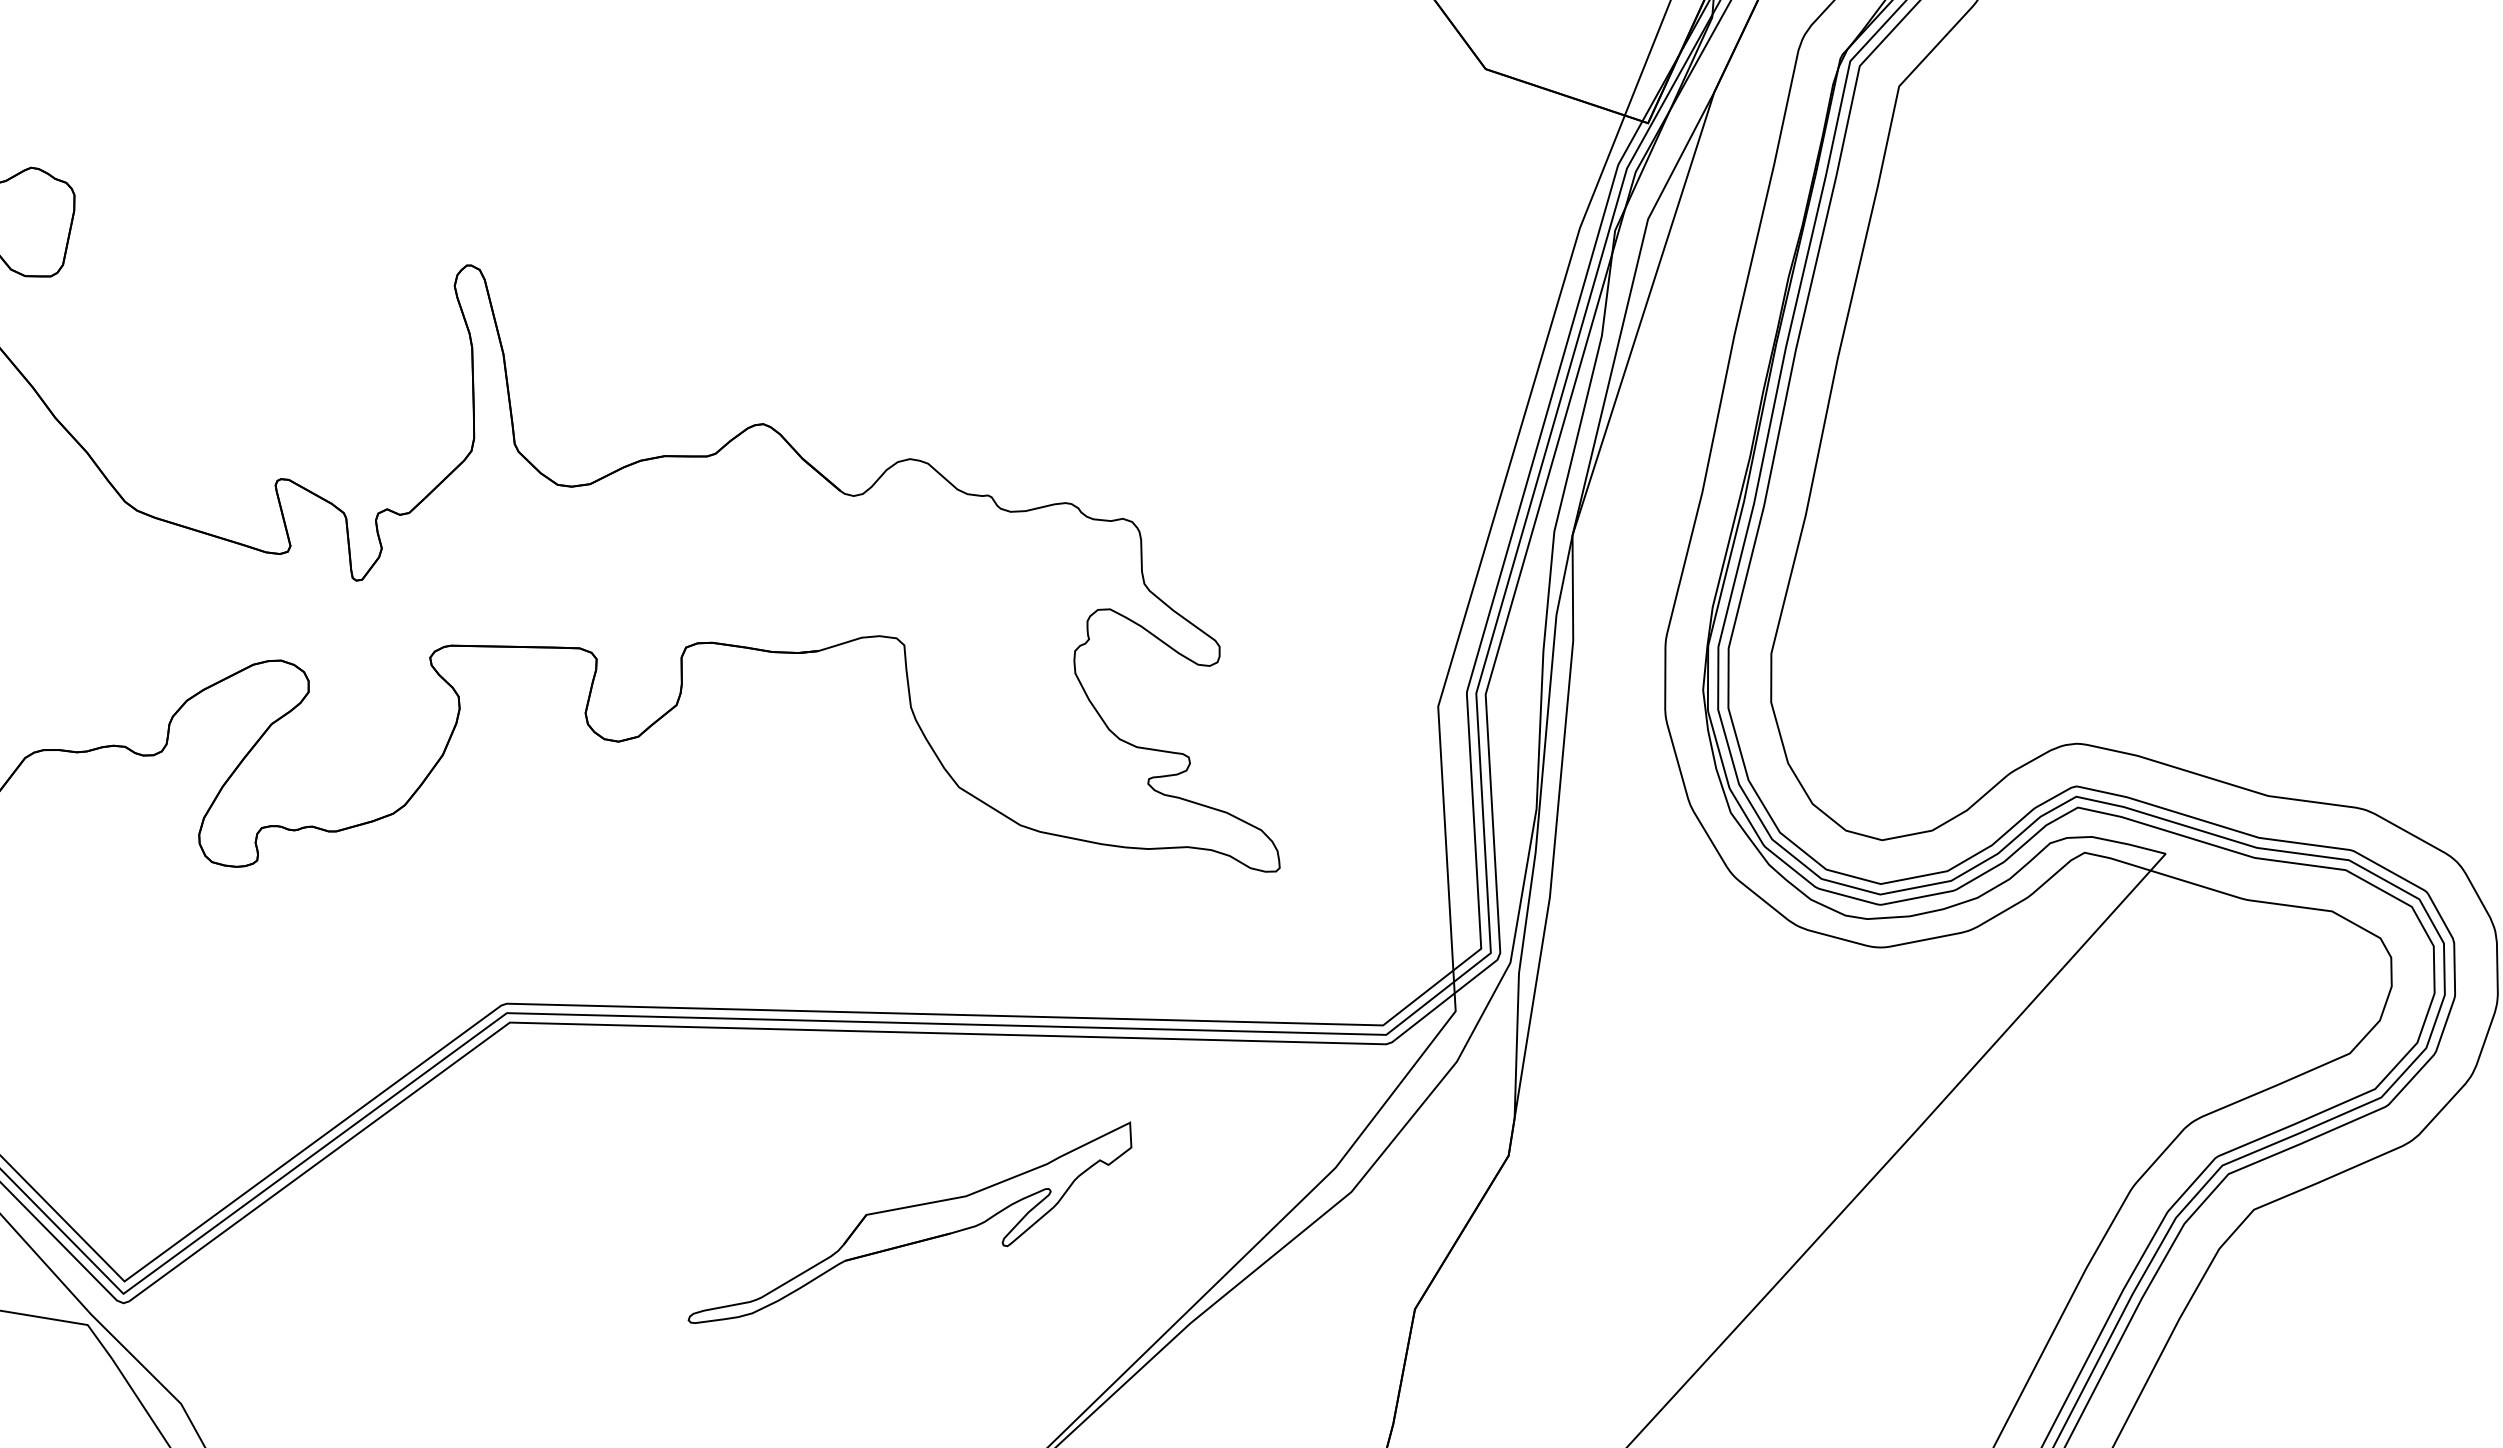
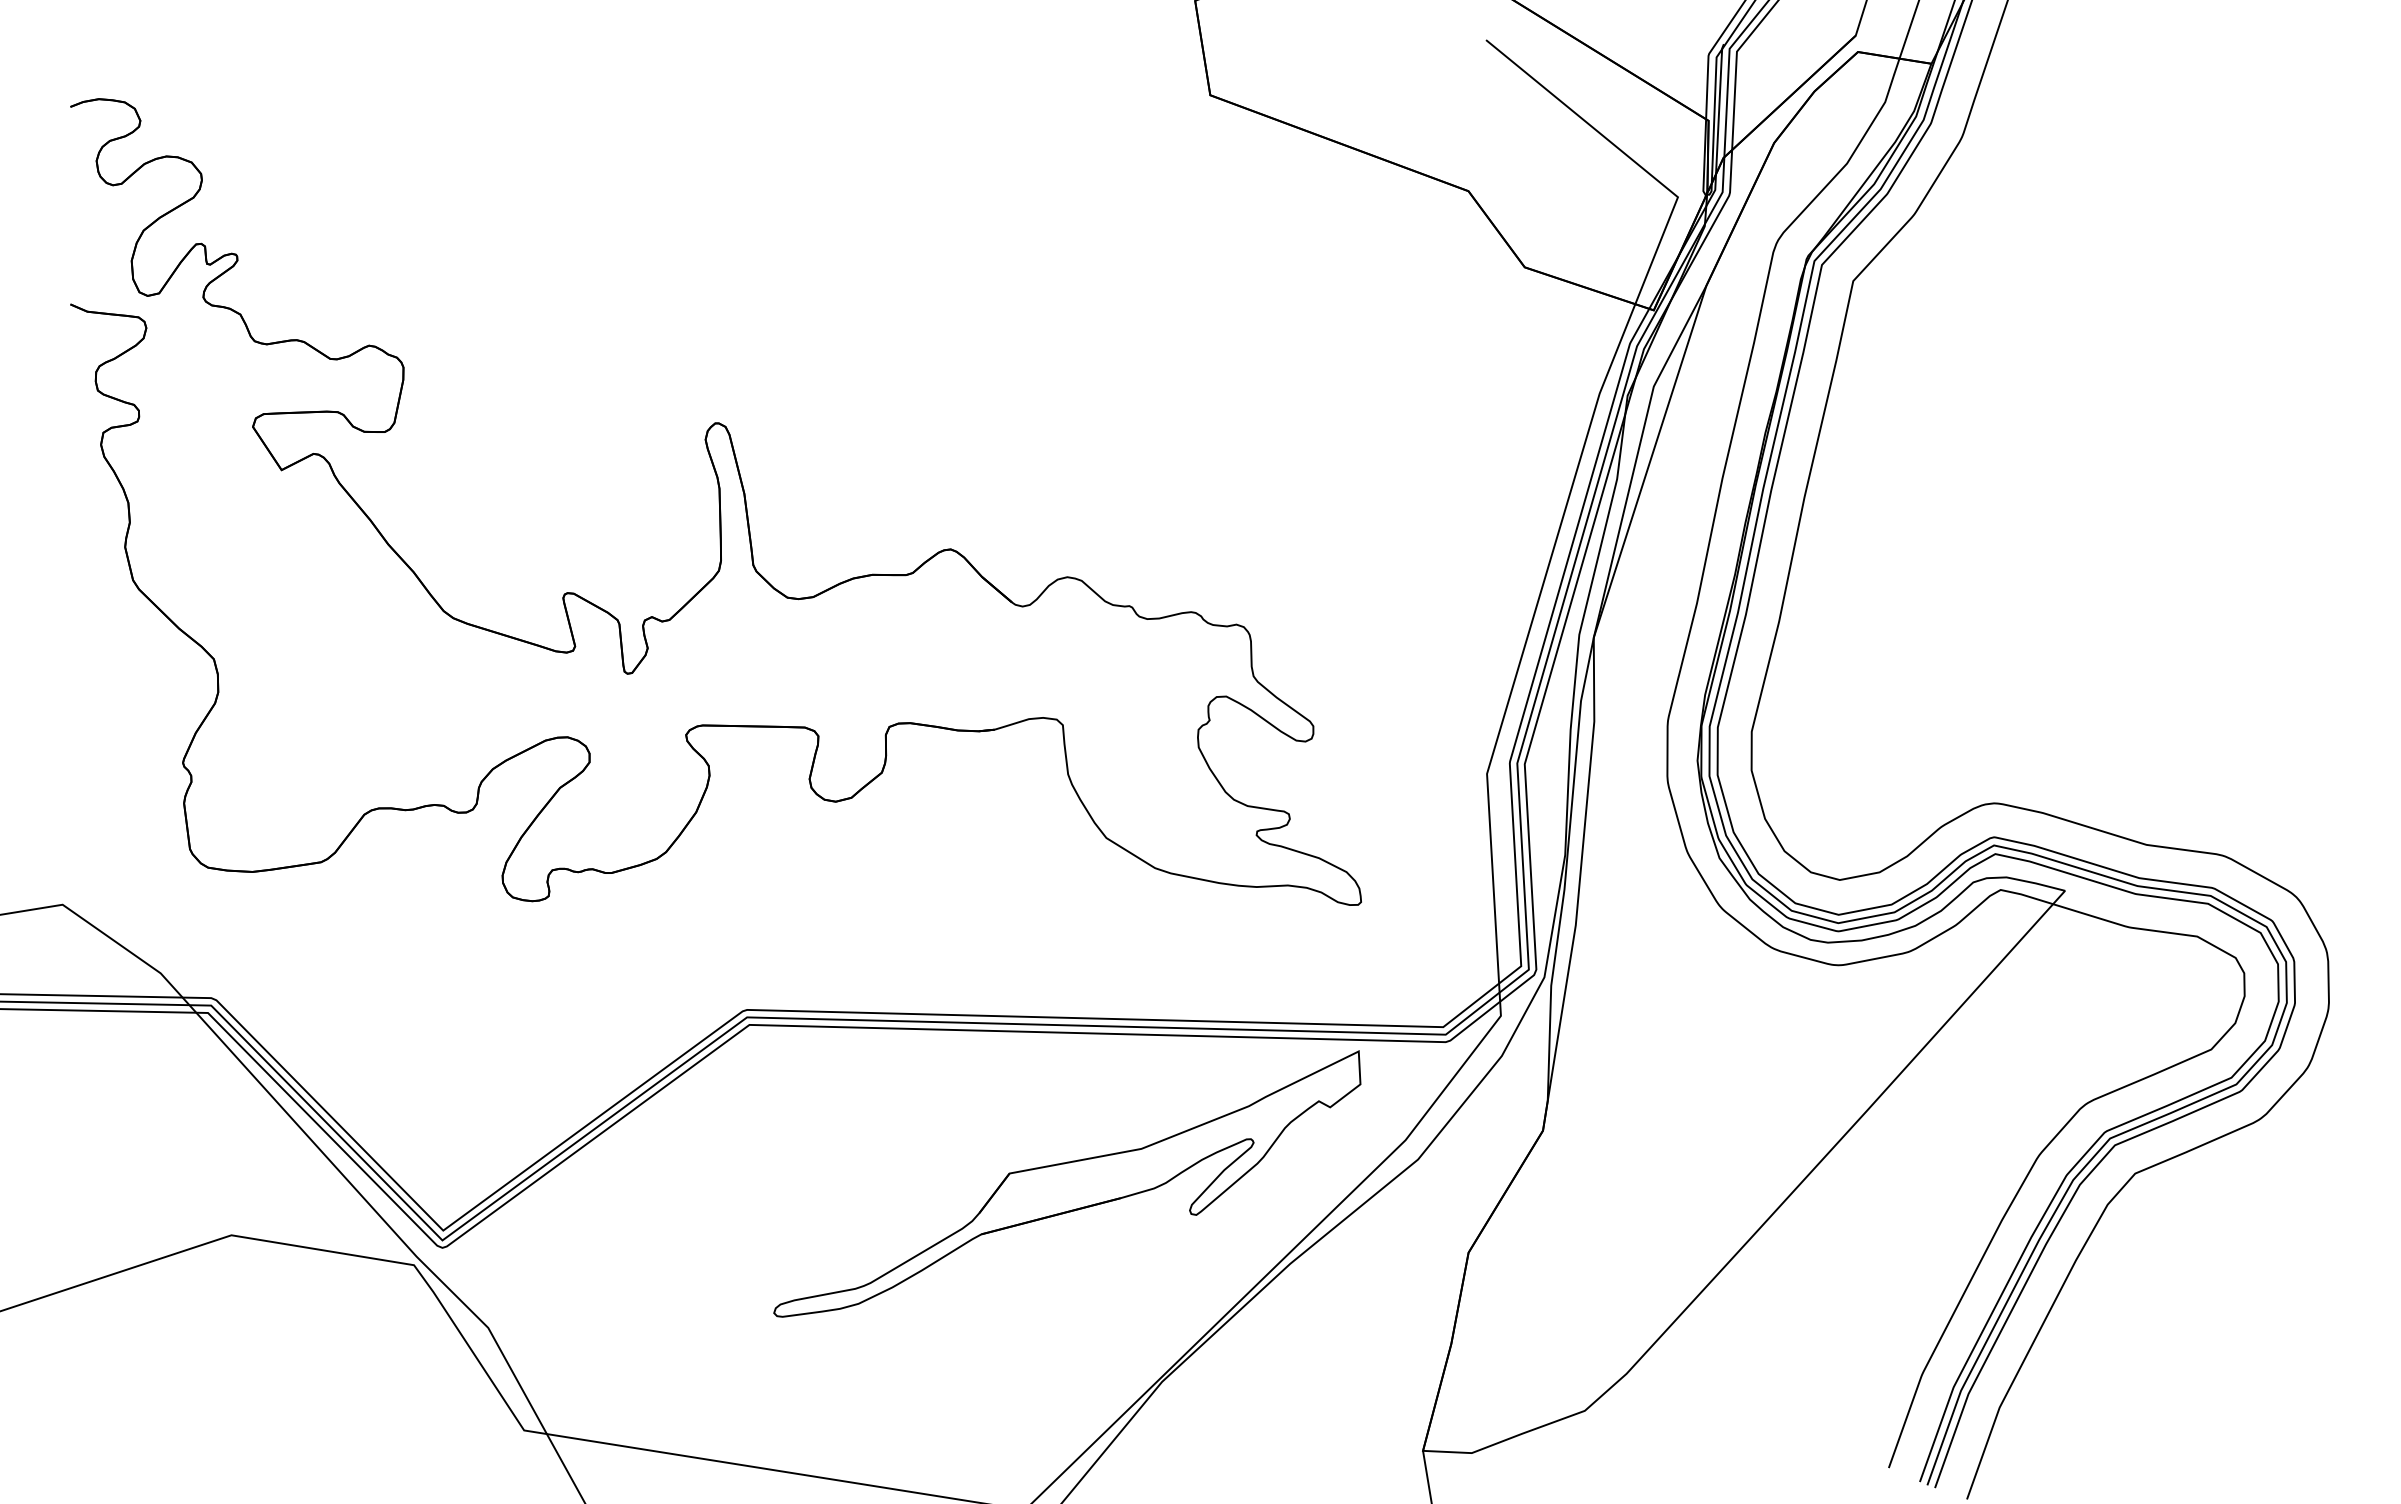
part: (910, 1222) -> (1067, 1183), size x1.67

